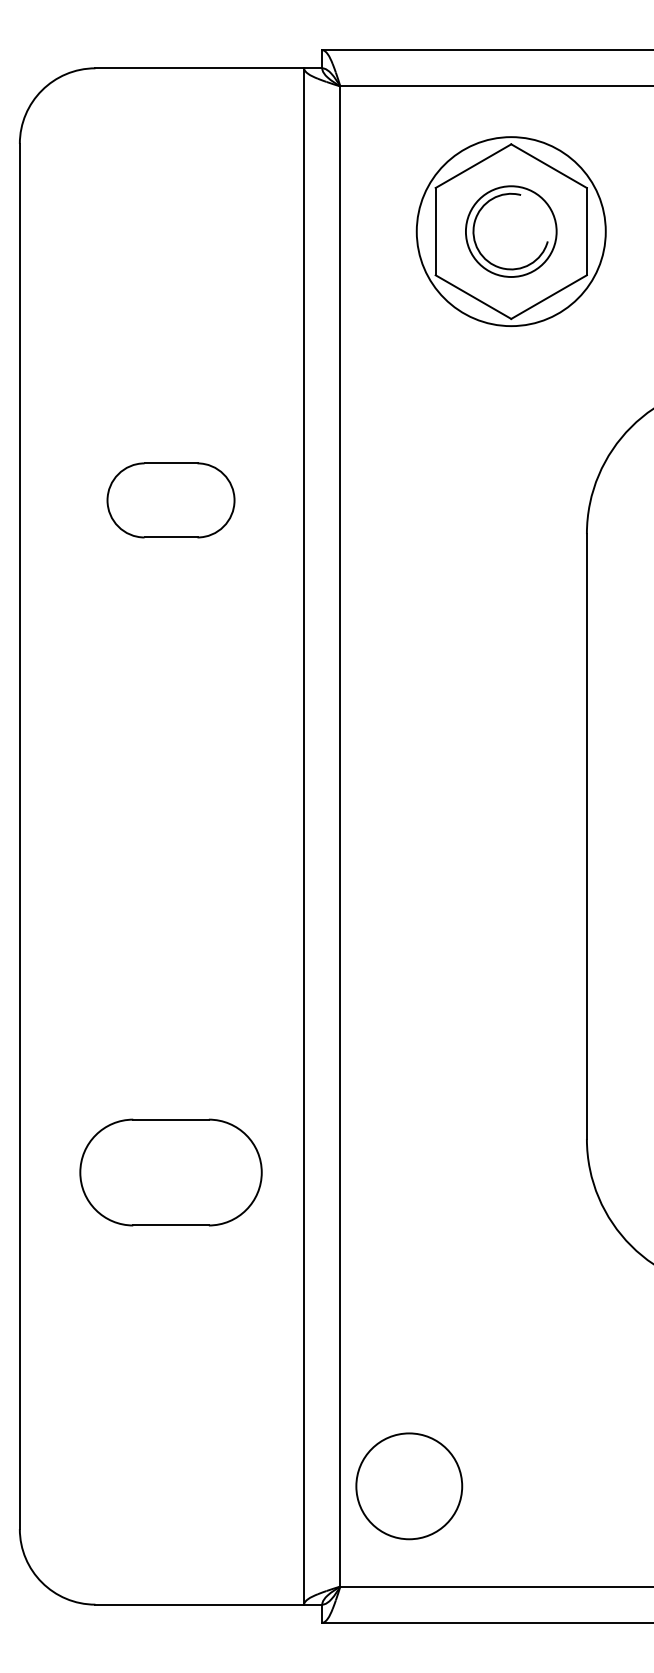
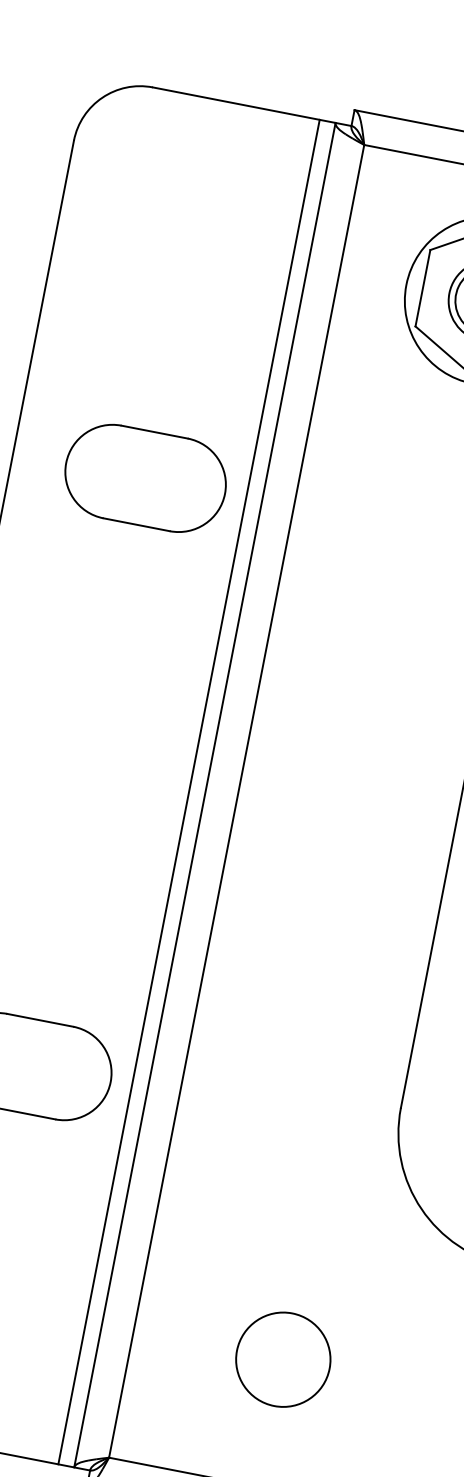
part: (170, 500) -> (145, 478), size x1.43
line: (285, 836) -> (188, 792), added
circle: (409, 1486) -> (283, 1359), moved

